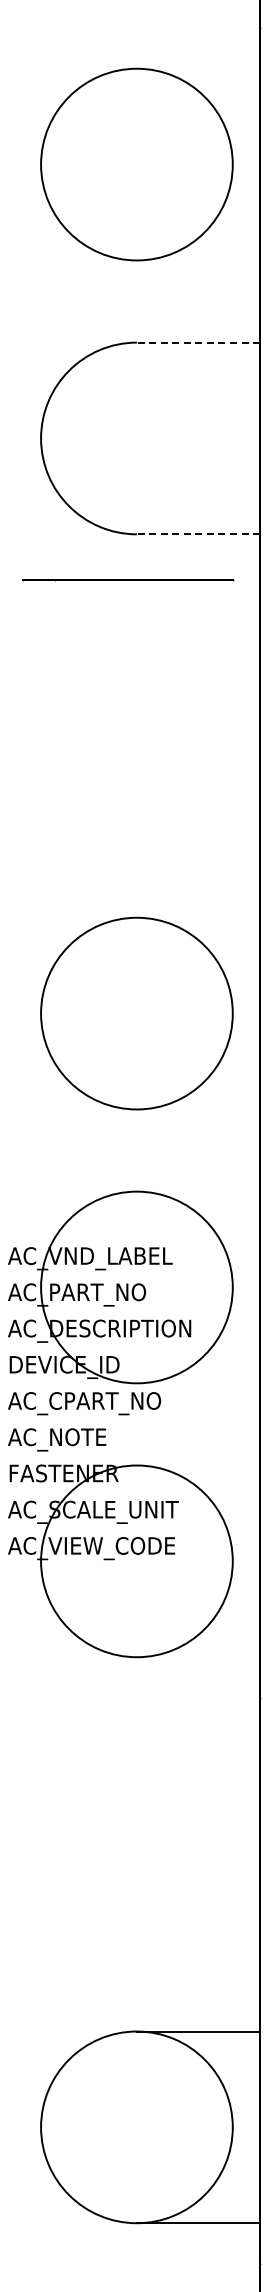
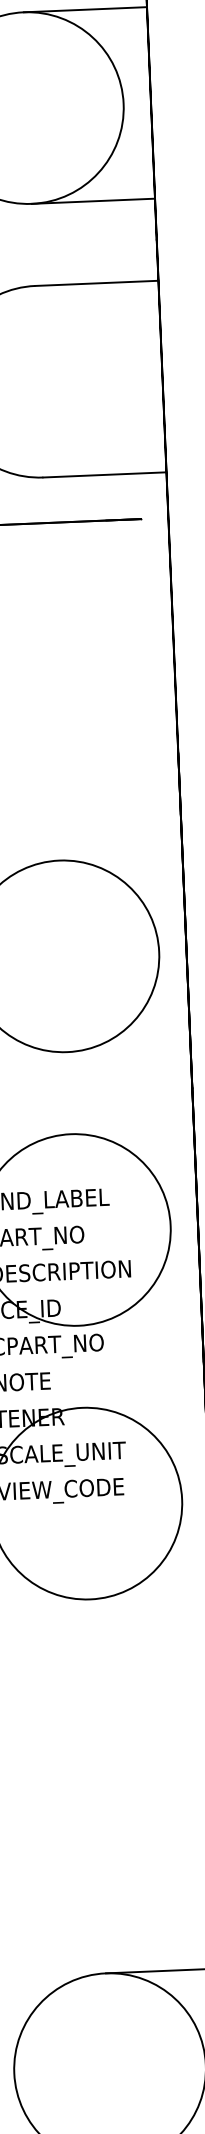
line: (198, 68) -> (85, 9), added
line: (198, 260) -> (93, 201), added
line: (198, 342) -> (96, 283), dashed -> solid
line: (198, 534) -> (104, 475), dashed -> solid

